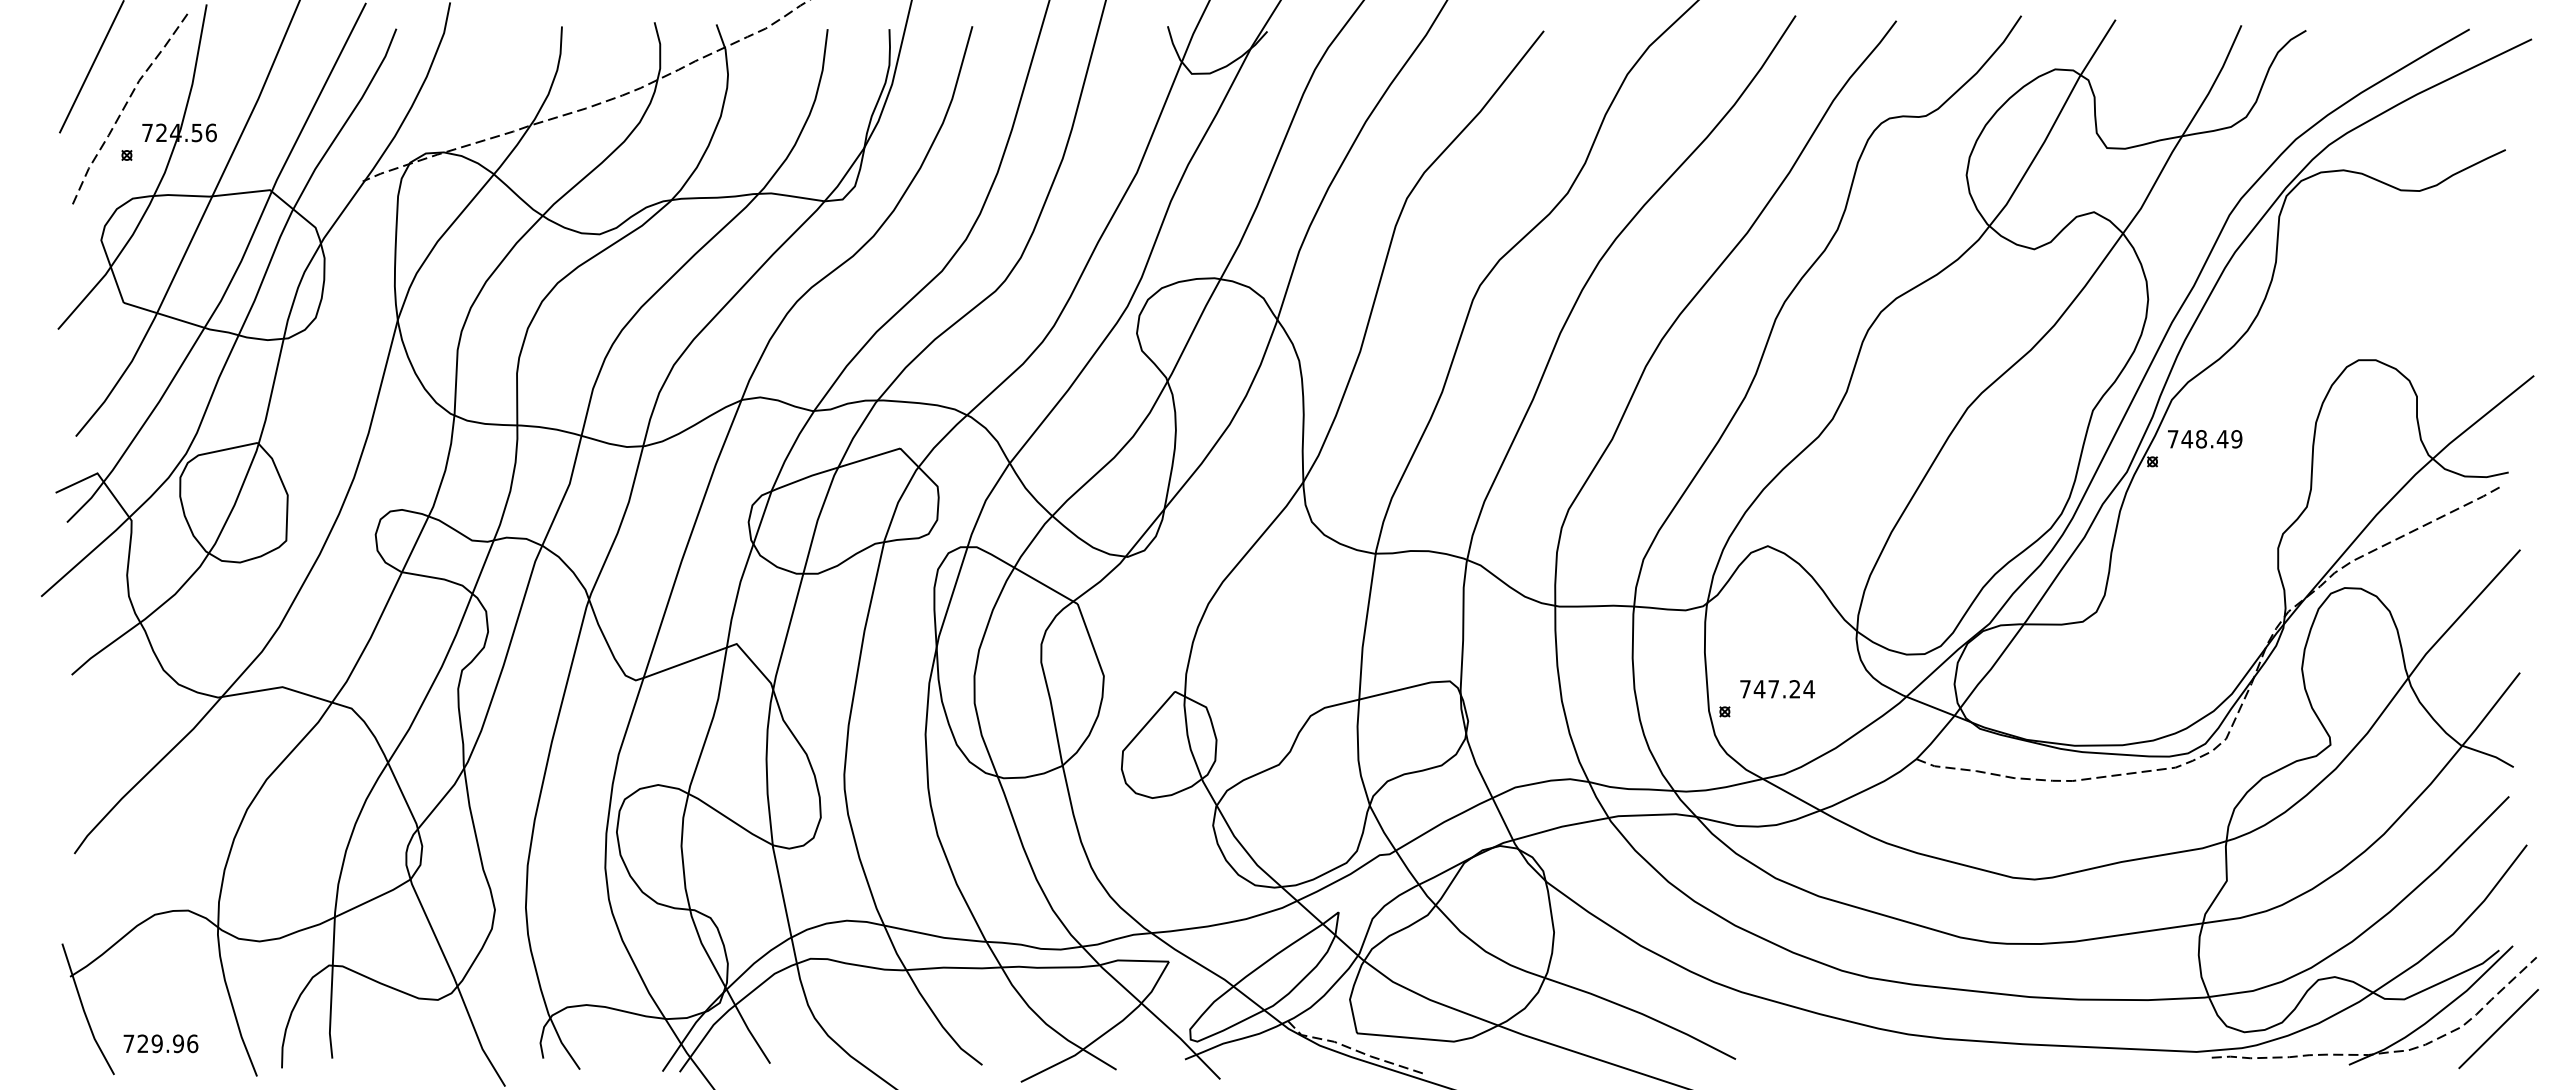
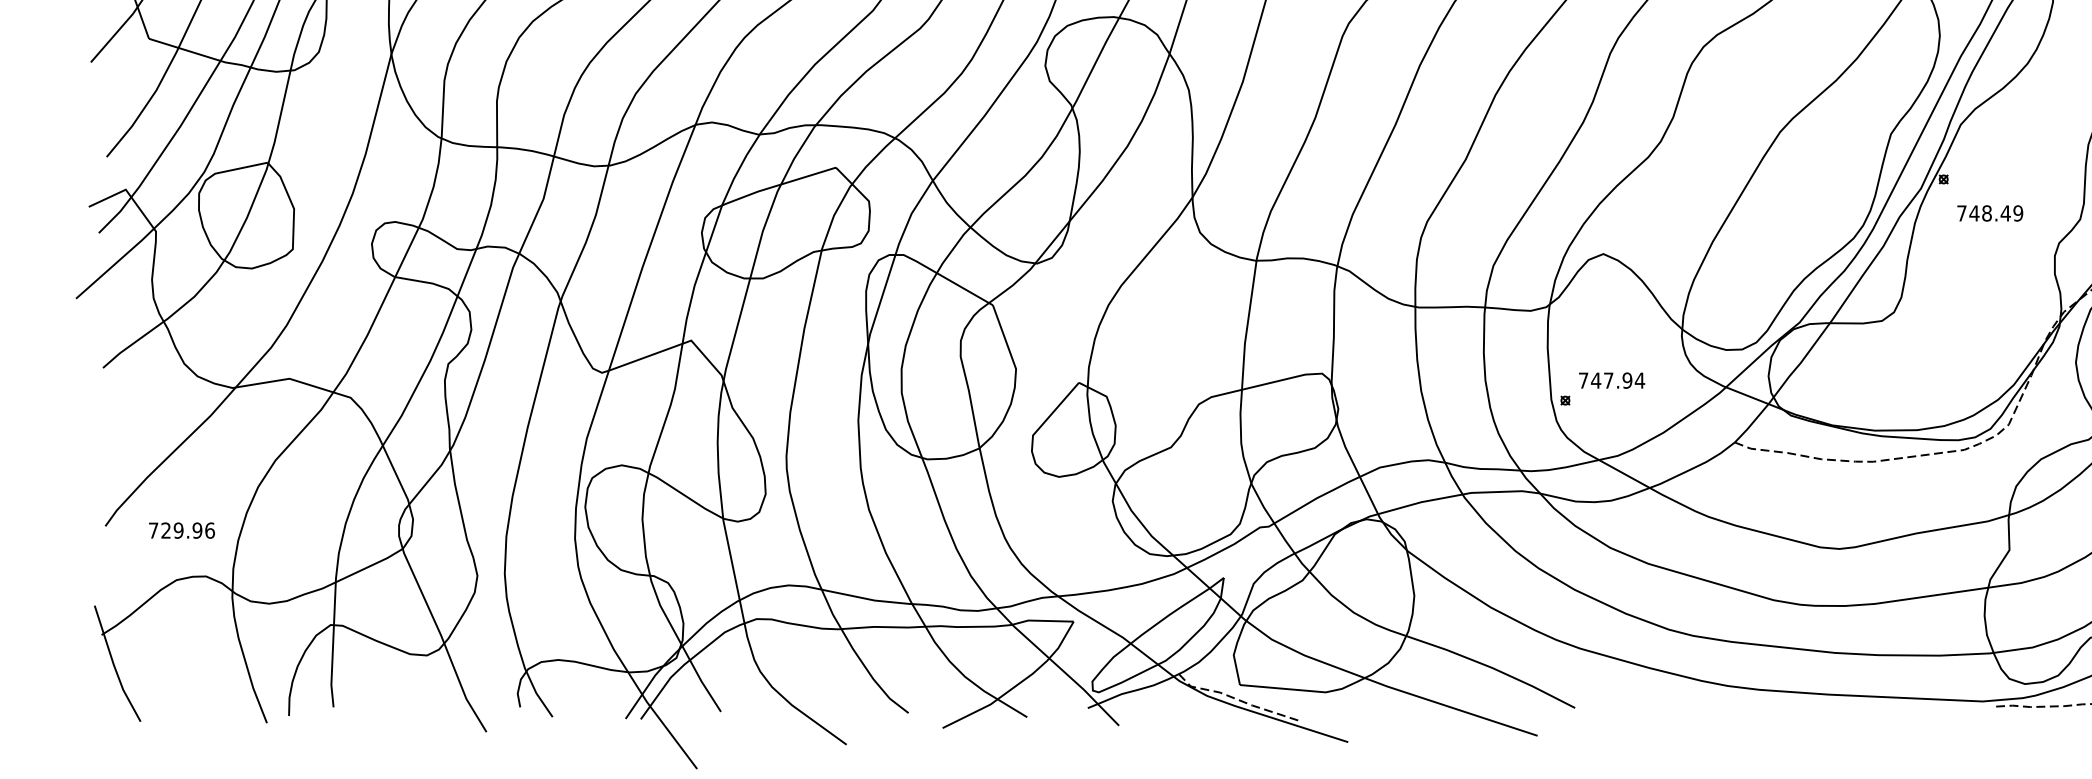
text: (2205, 439) -> (1990, 213), moved
text: (1794, 689) -> (1626, 380), 747.24 -> 747.94
text: (160, 1043) -> (181, 530), moved

